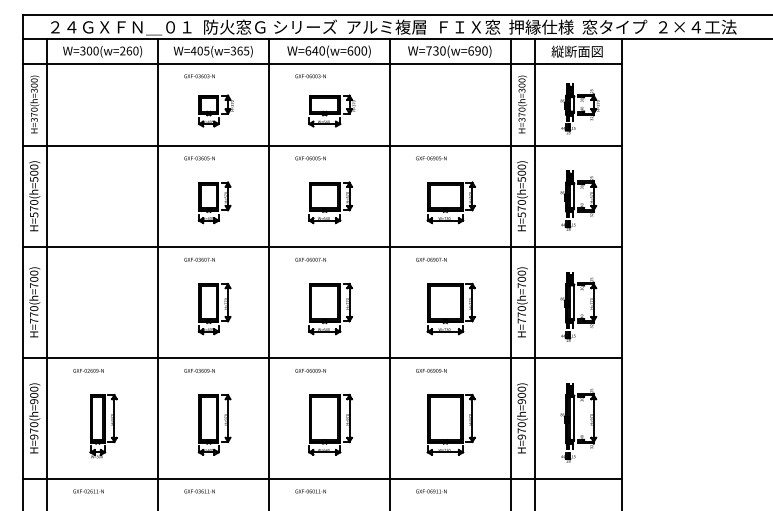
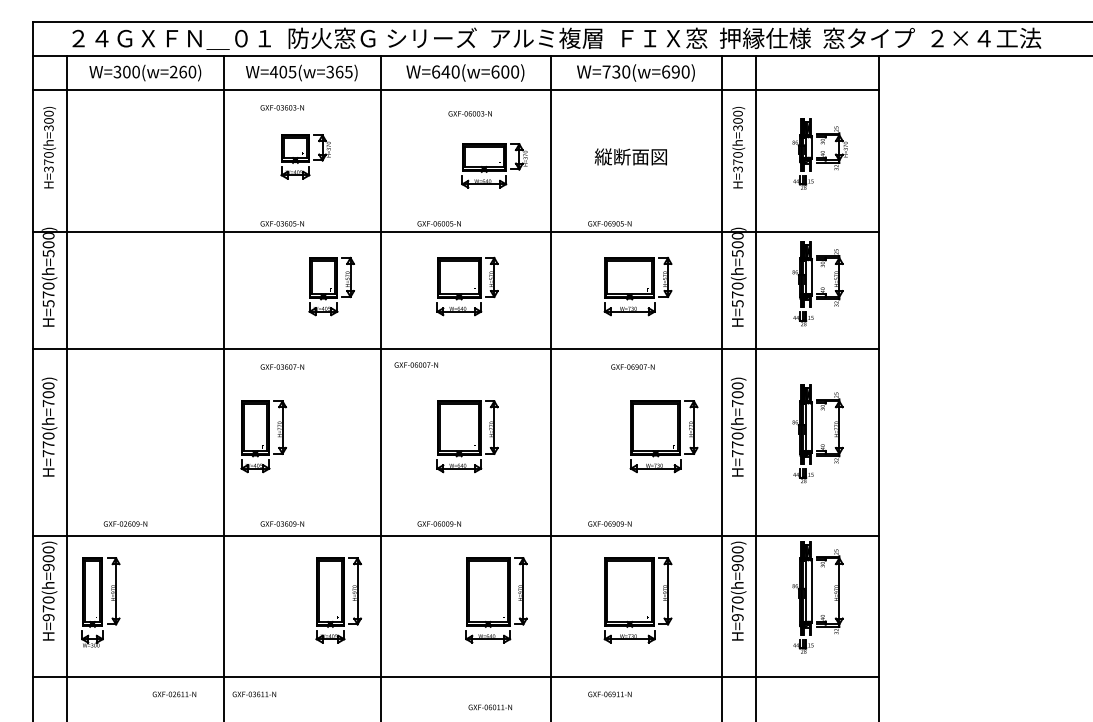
text: (576, 51) -> (630, 156), moved
text: (310, 76) -> (469, 113), moved
part: (332, 110) -> (494, 165), moved
line: (322, 145) -> (455, 231), moved
part: (214, 202) -> (331, 286), moved
text: (310, 259) -> (415, 364), moved
text: (431, 259) -> (632, 366), moved
part: (214, 308) -> (263, 436), moved
part: (450, 308) -> (663, 436), moved
line: (322, 358) -> (455, 536), moved
part: (214, 424) -> (338, 600), moved
part: (330, 424) -> (496, 600), moved
part: (103, 426) -> (100, 602), moved
text: (88, 491) -> (174, 694), moved
text: (199, 491) -> (254, 694), moved
text: (310, 491) -> (489, 707), moved

